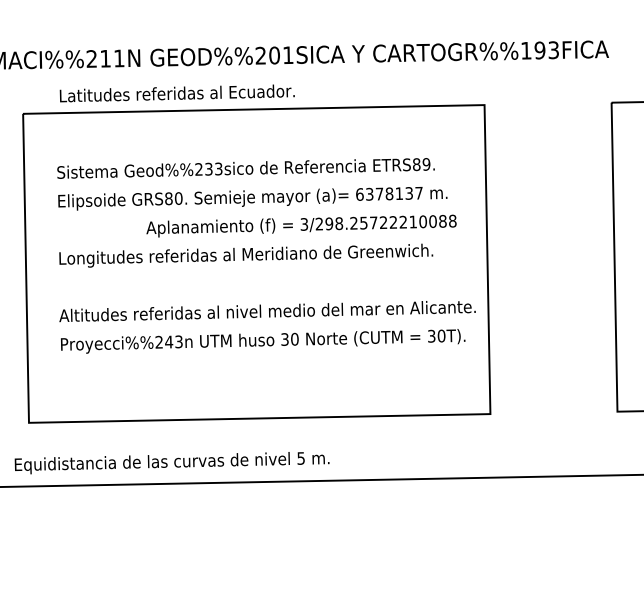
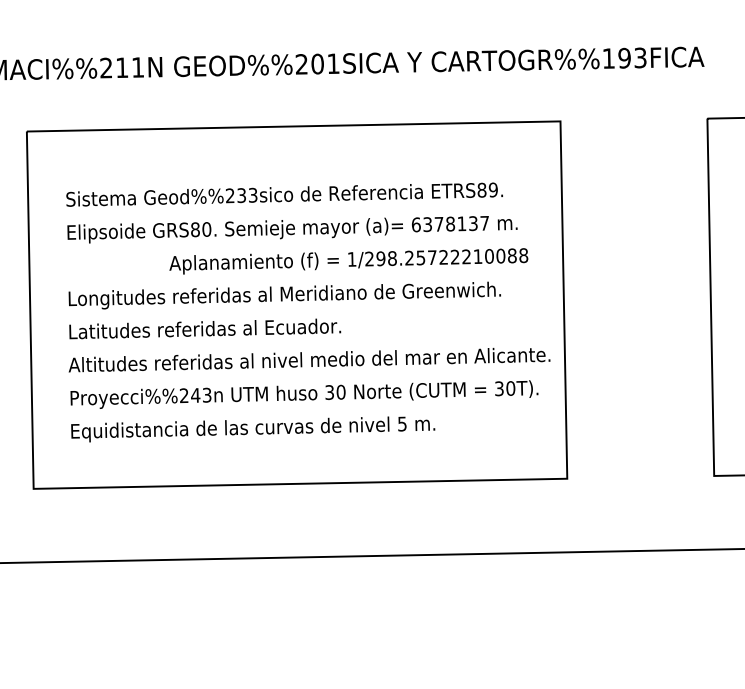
text: (177, 93) -> (205, 328), moved
text: (304, 224) -> (352, 259), 3/298.25722210088 -> 1/298.25722210088
text: (172, 463) -> (253, 429), moved

